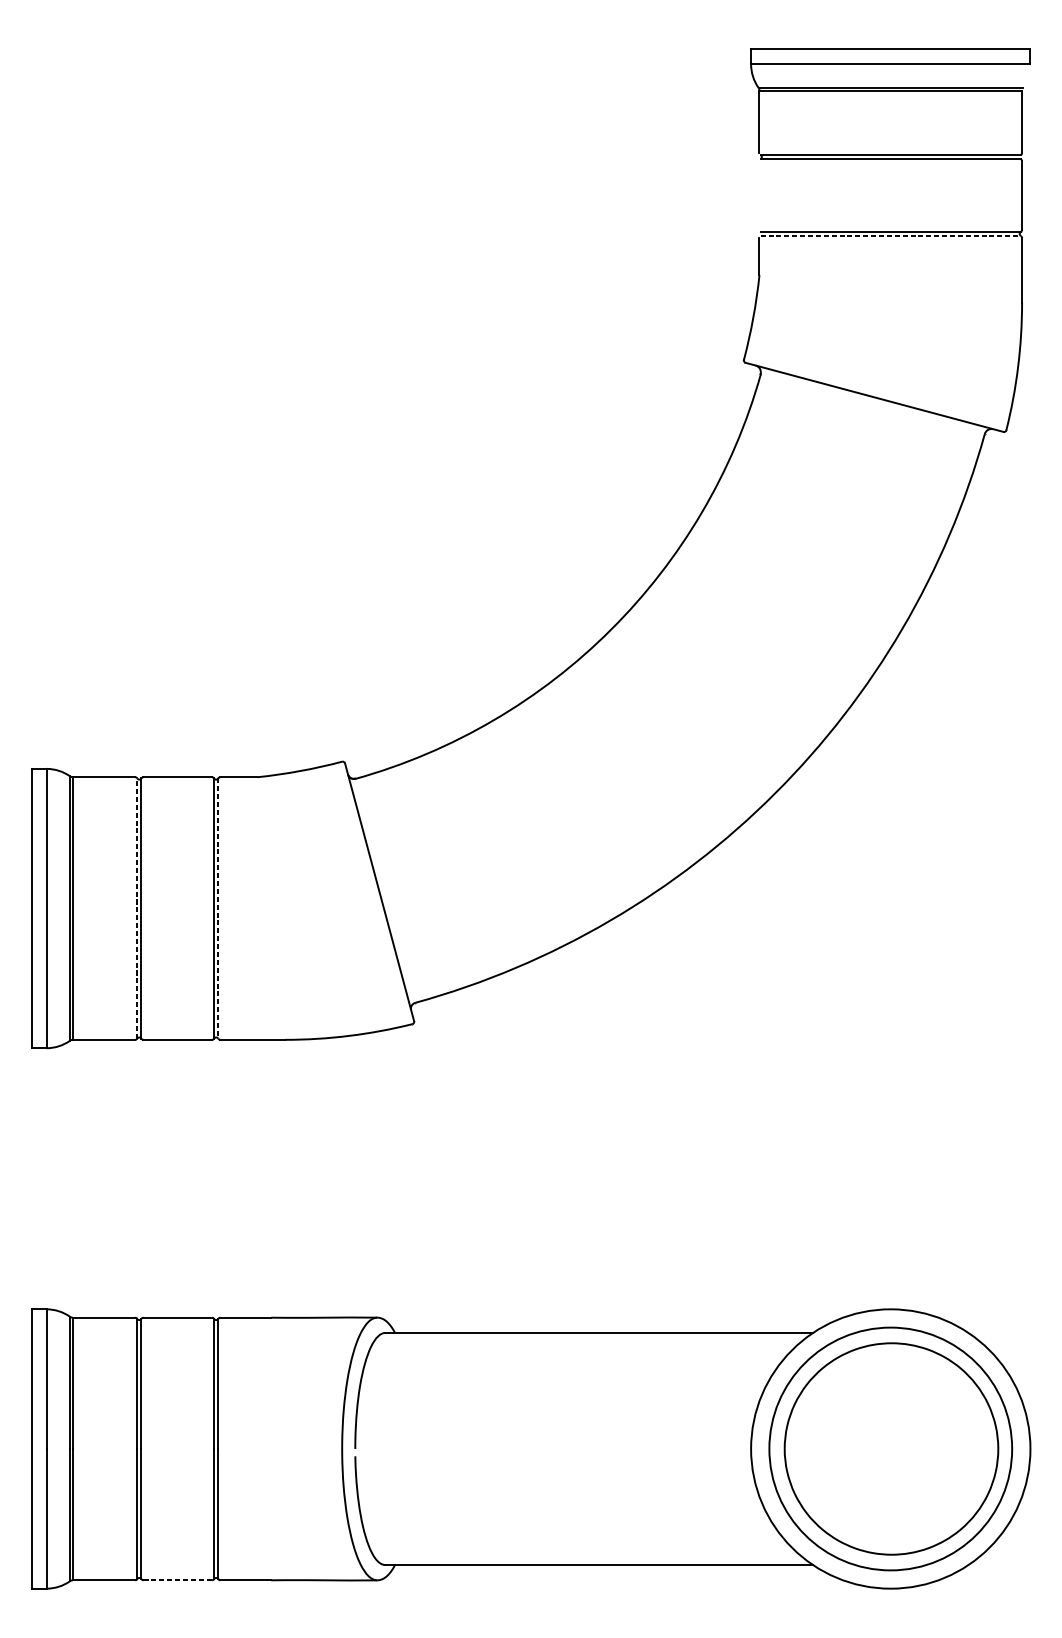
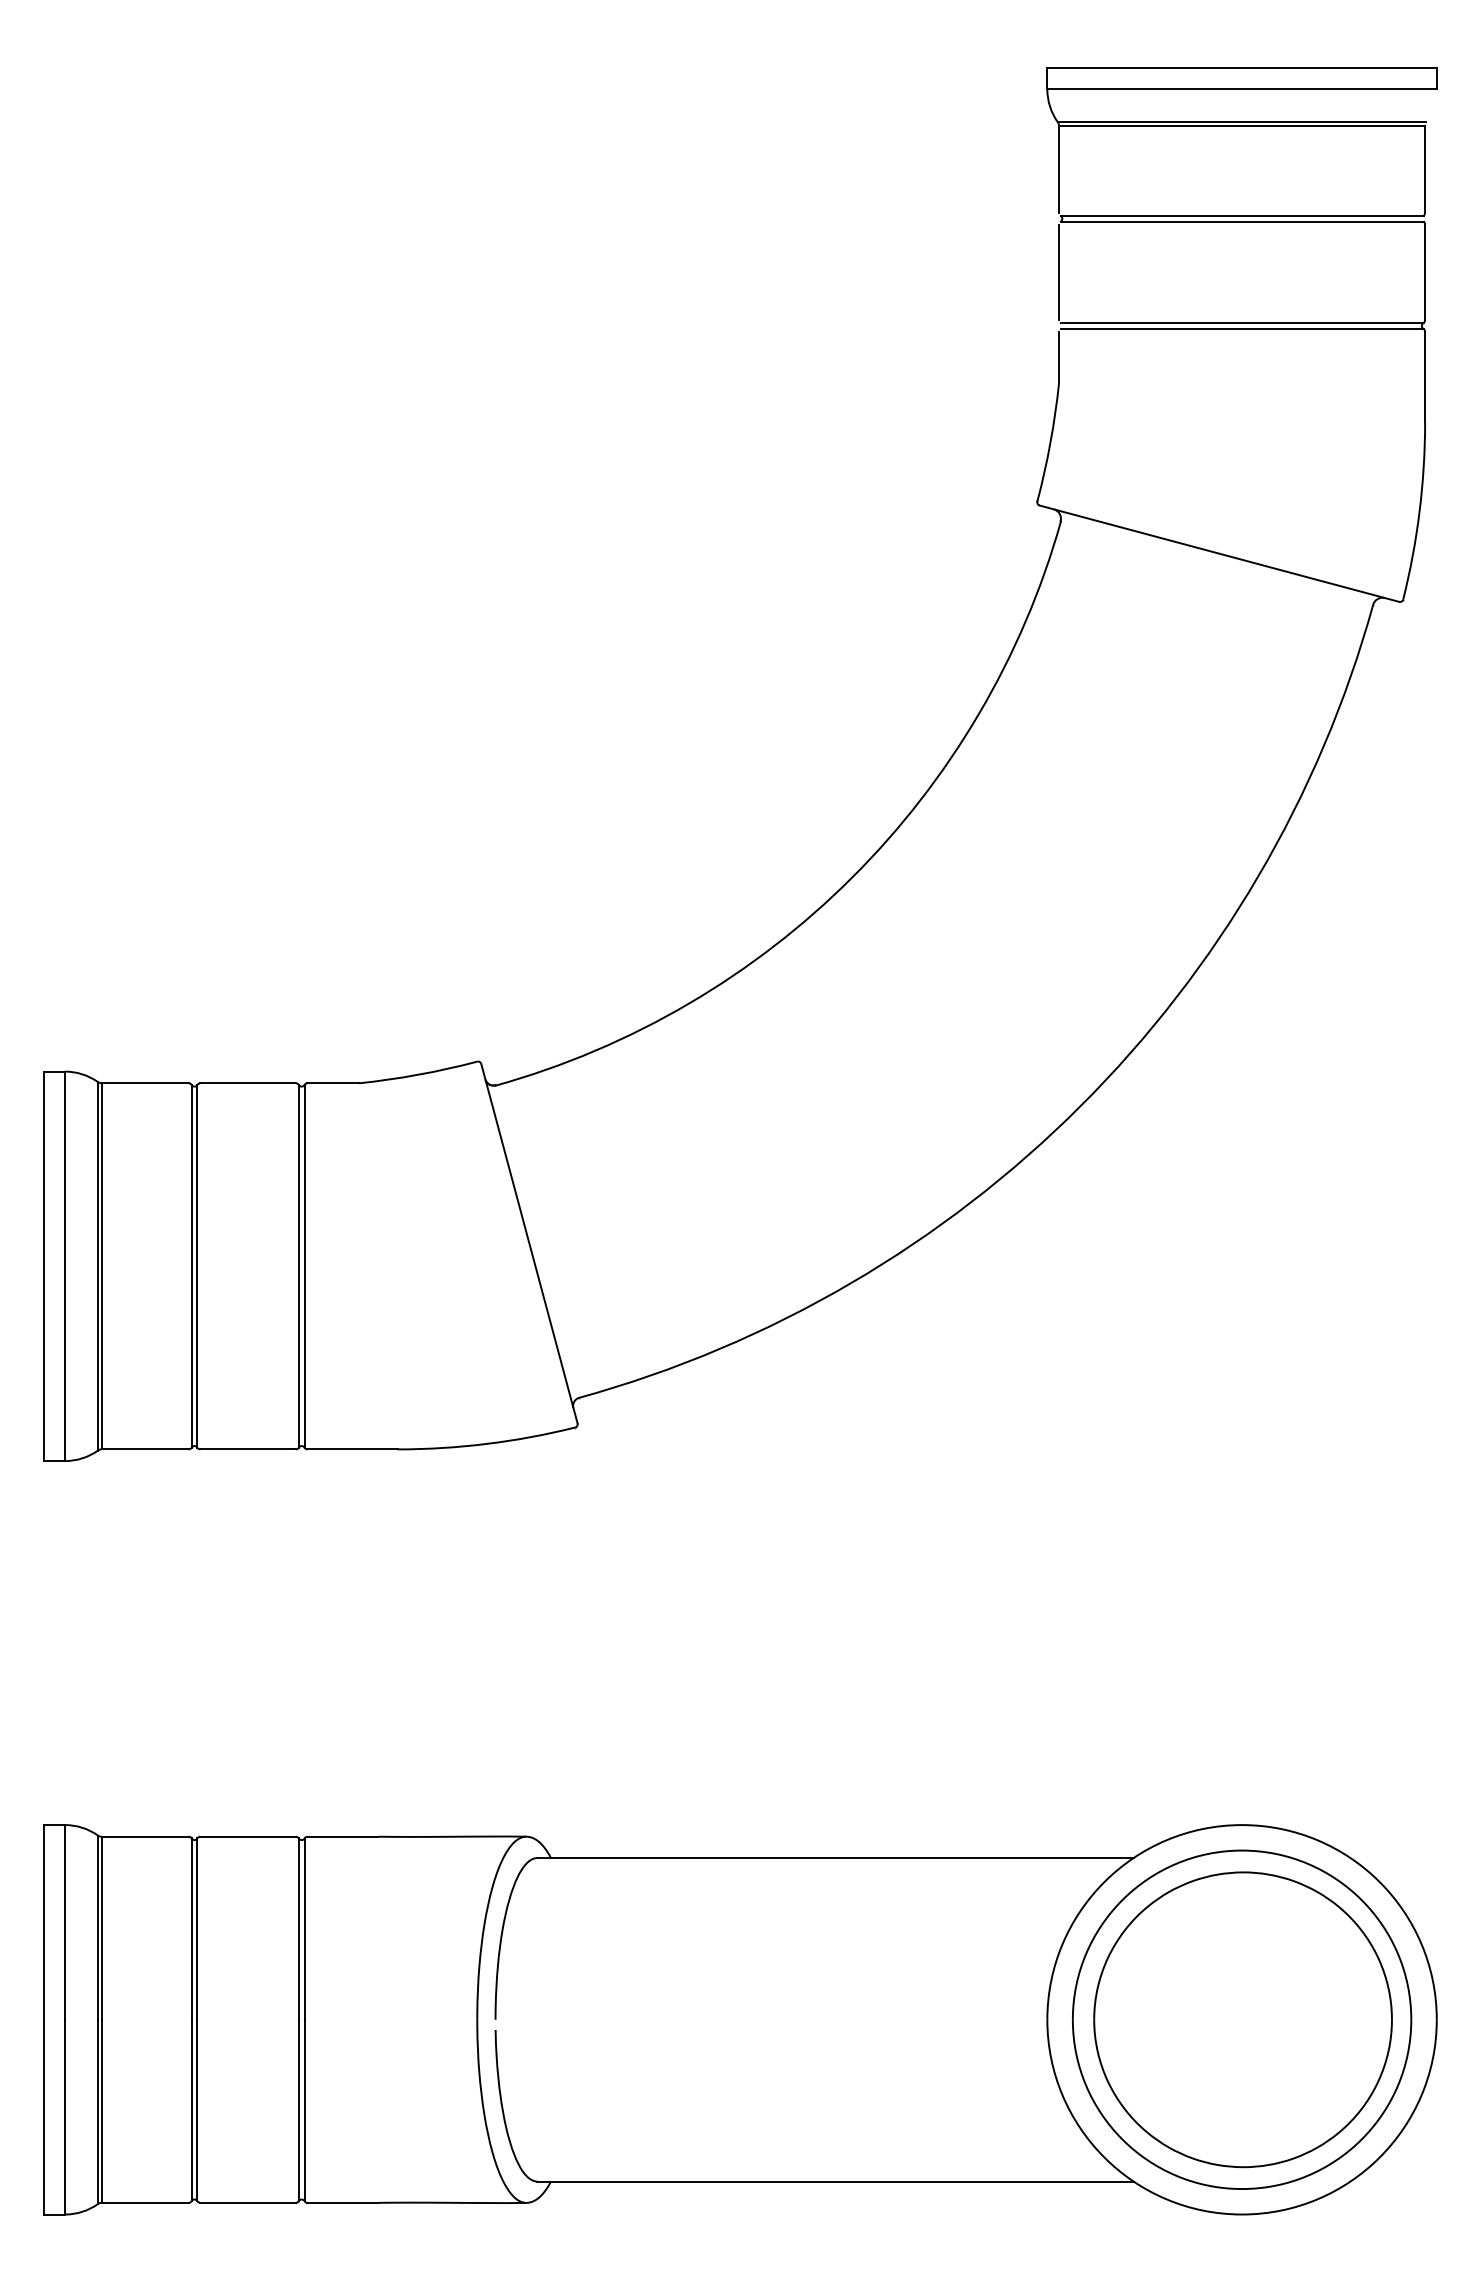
line: (759, 195) -> (1059, 272), added
line: (891, 235) -> (1242, 328), dashed -> solid
line: (137, 907) -> (191, 1265), dashed -> solid
line: (218, 908) -> (304, 1266), dashed -> solid
line: (178, 1580) -> (248, 2202), dashed -> solid

